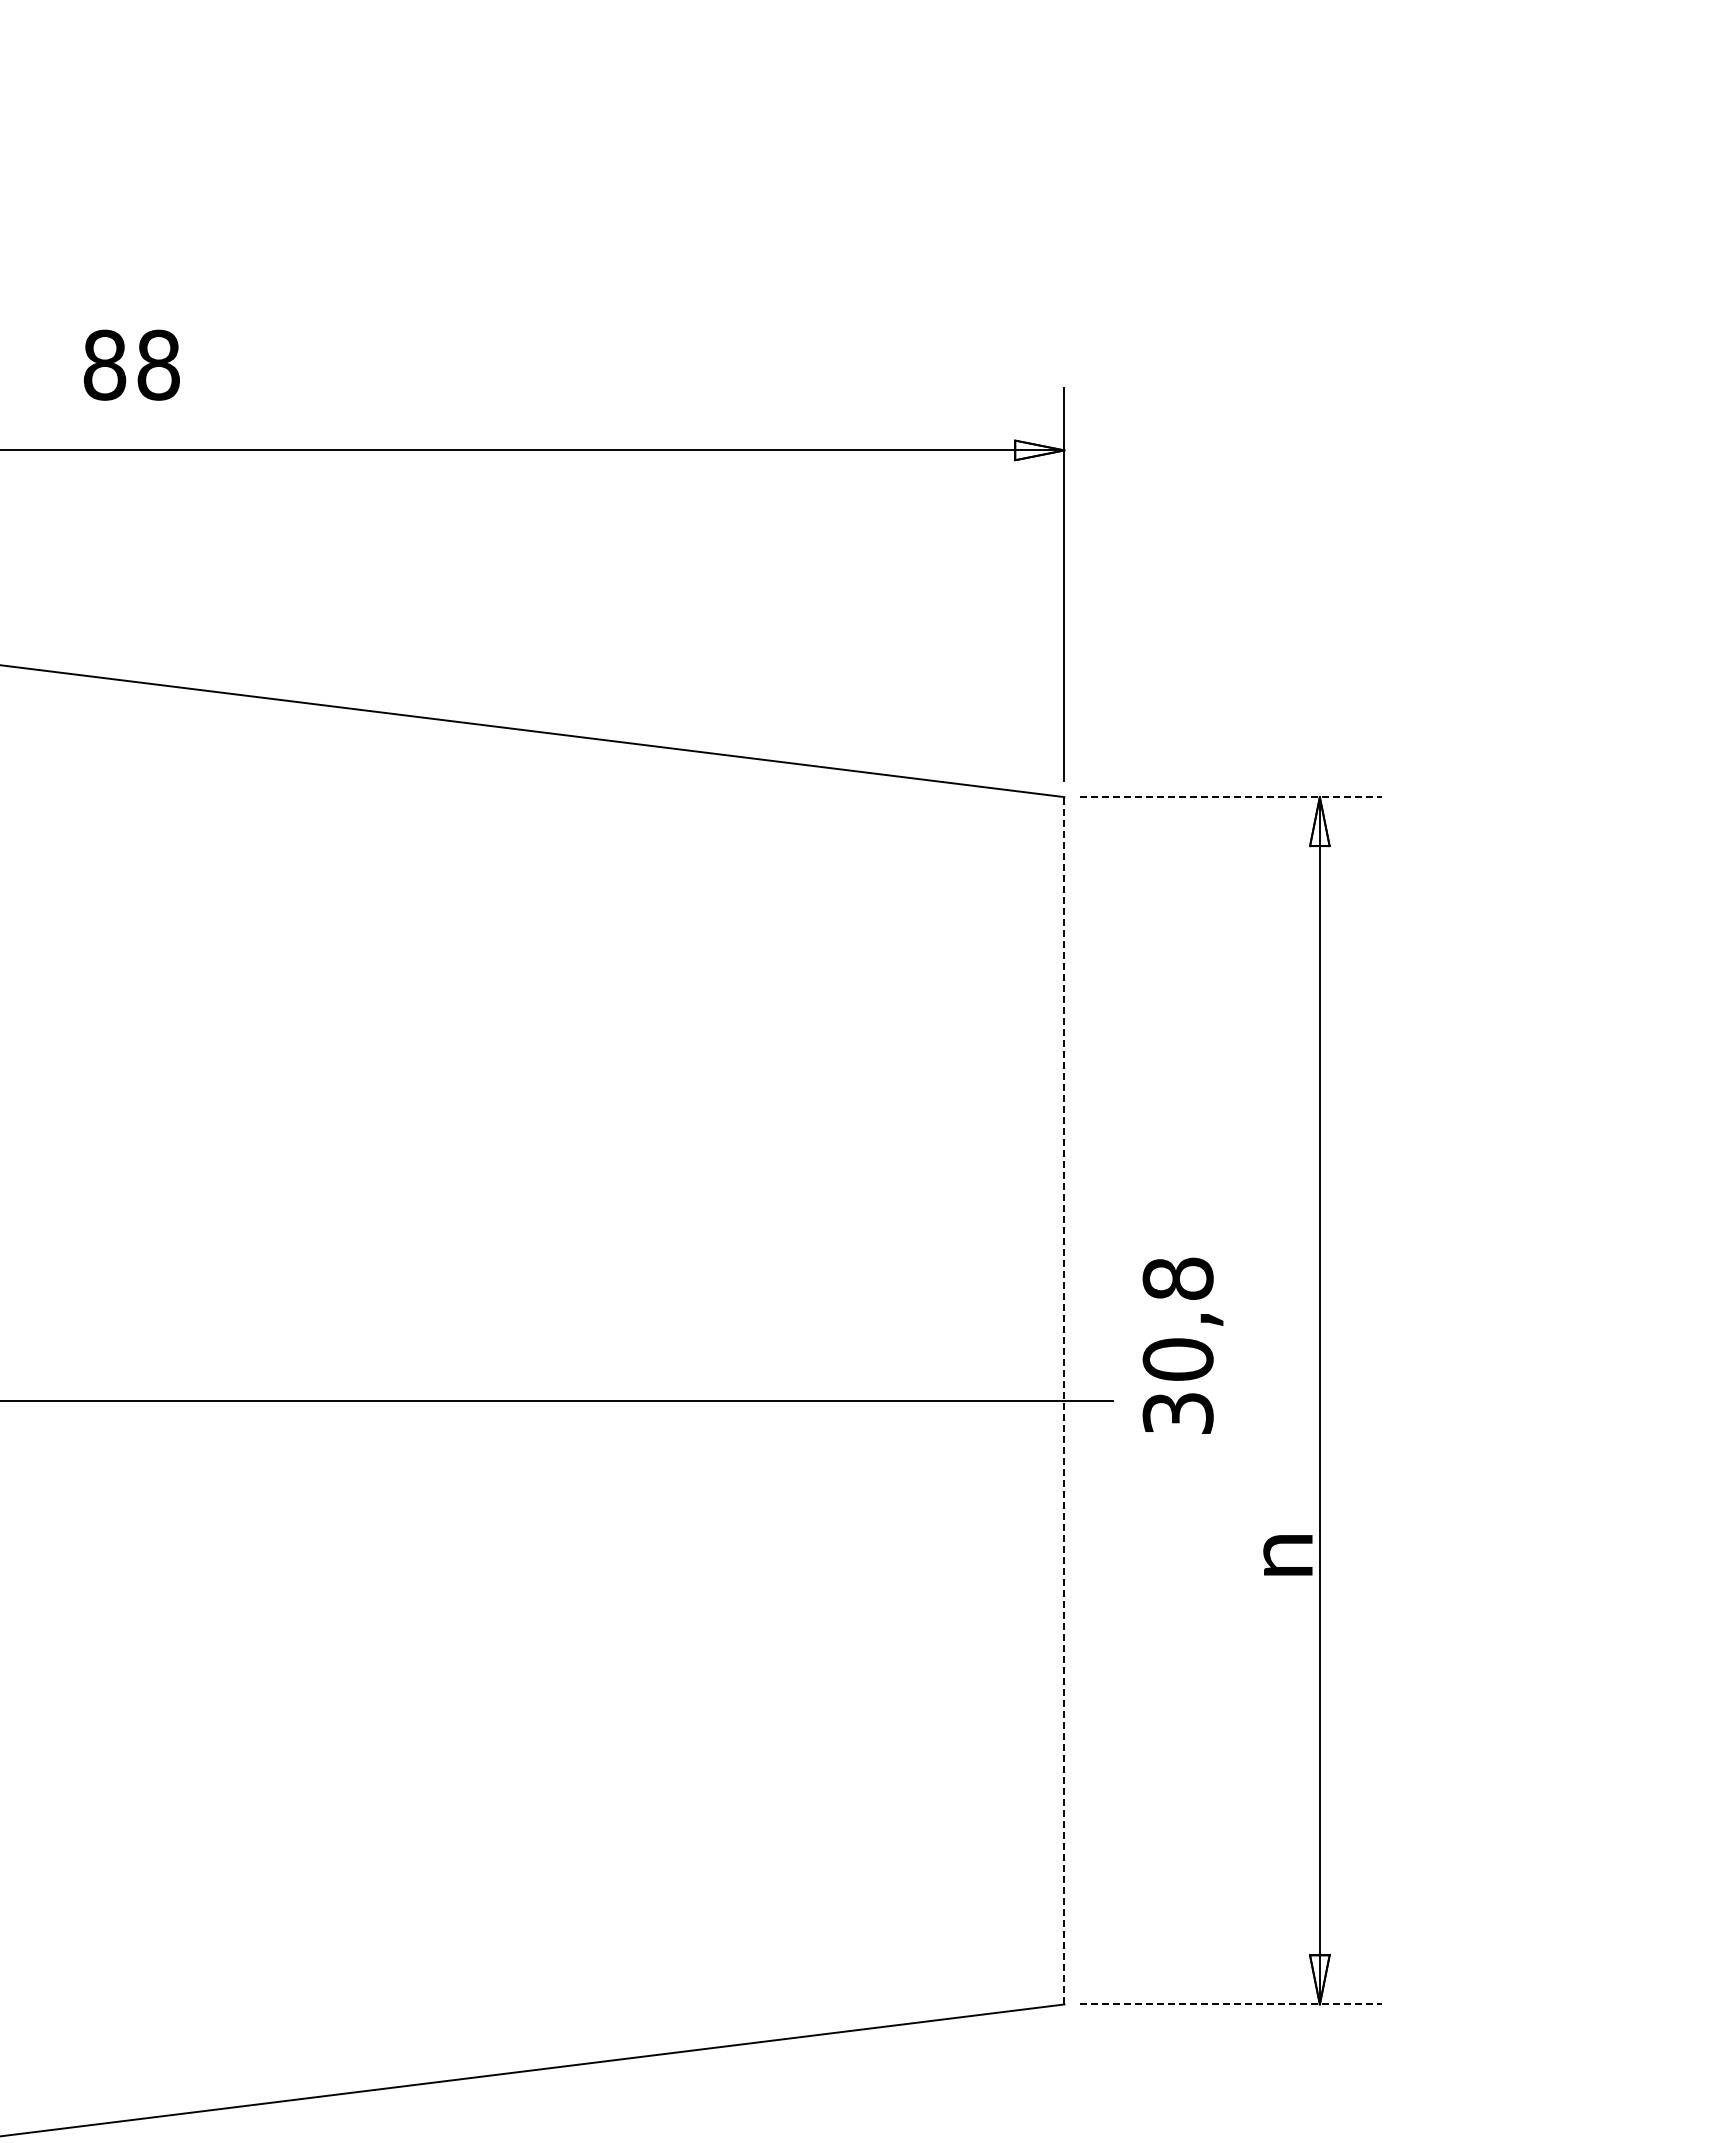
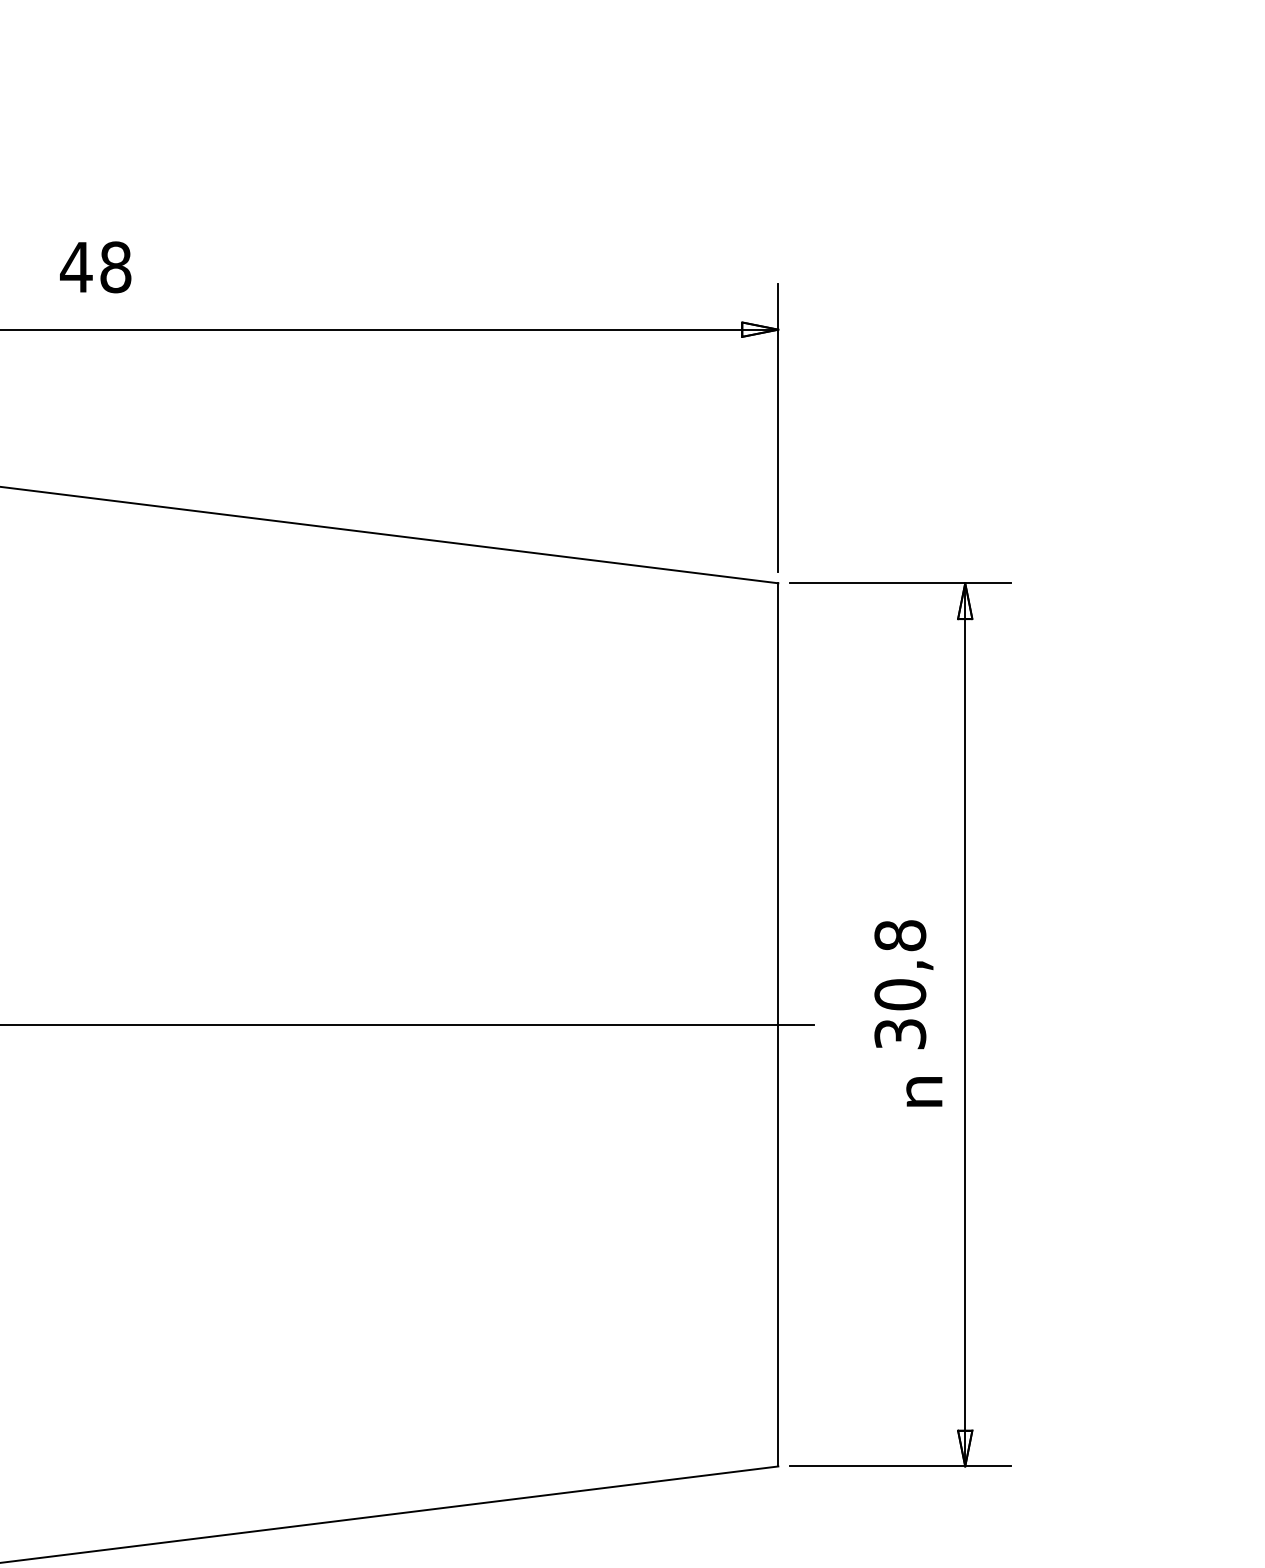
text: (104, 364) -> (76, 266), 88 -> 48
line: (1231, 797) -> (900, 583), dashed -> solid
text: (1182, 1345) -> (903, 984), moved
line: (1064, 1400) -> (778, 1024), dashed -> solid
text: (1287, 1555) -> (924, 1091), moved
line: (1231, 2004) -> (900, 1466), dashed -> solid

